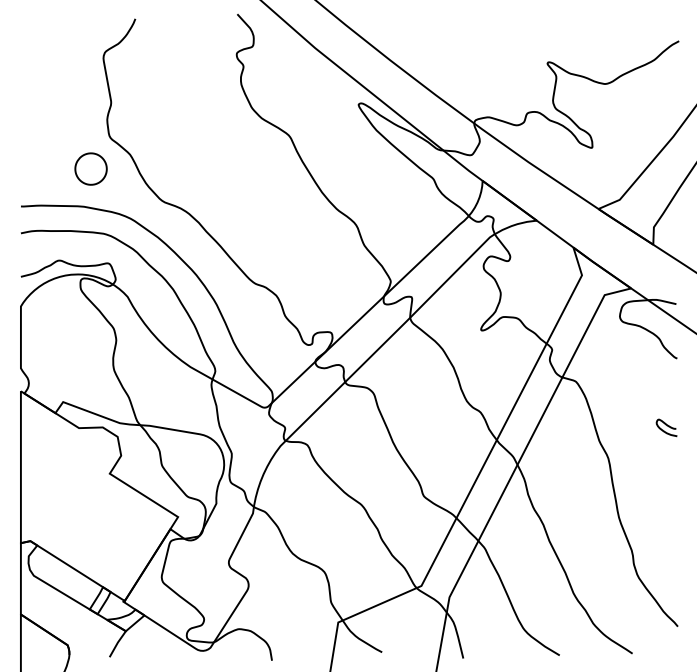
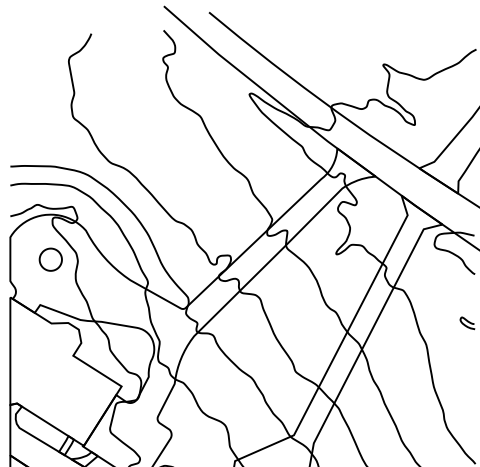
part: (90, 168) -> (50, 259), moved

